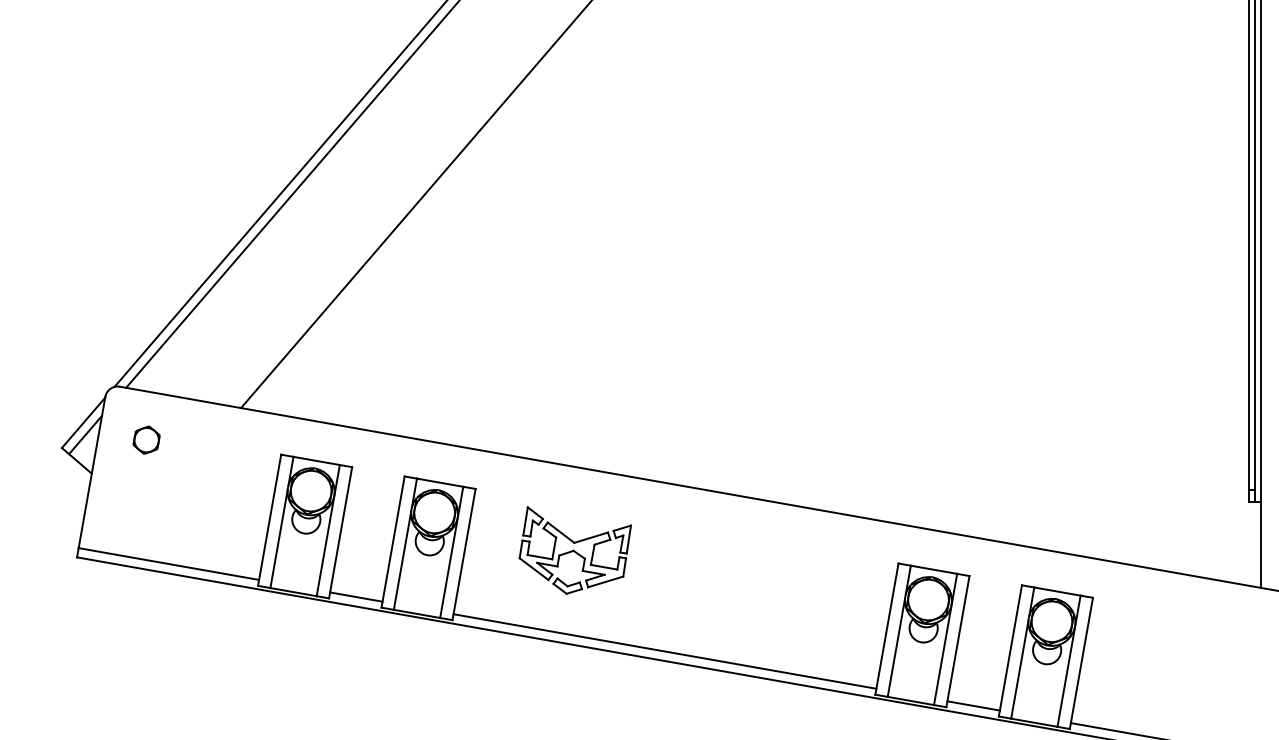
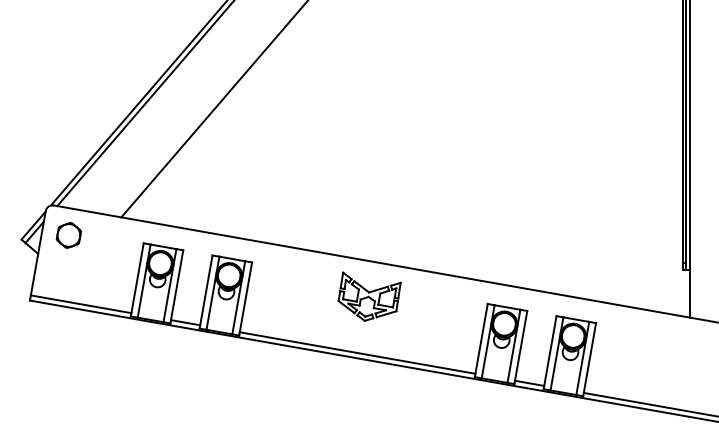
part: (146, 438) -> (68, 234), size x1.67
part: (575, 550) -> (369, 296), moved

